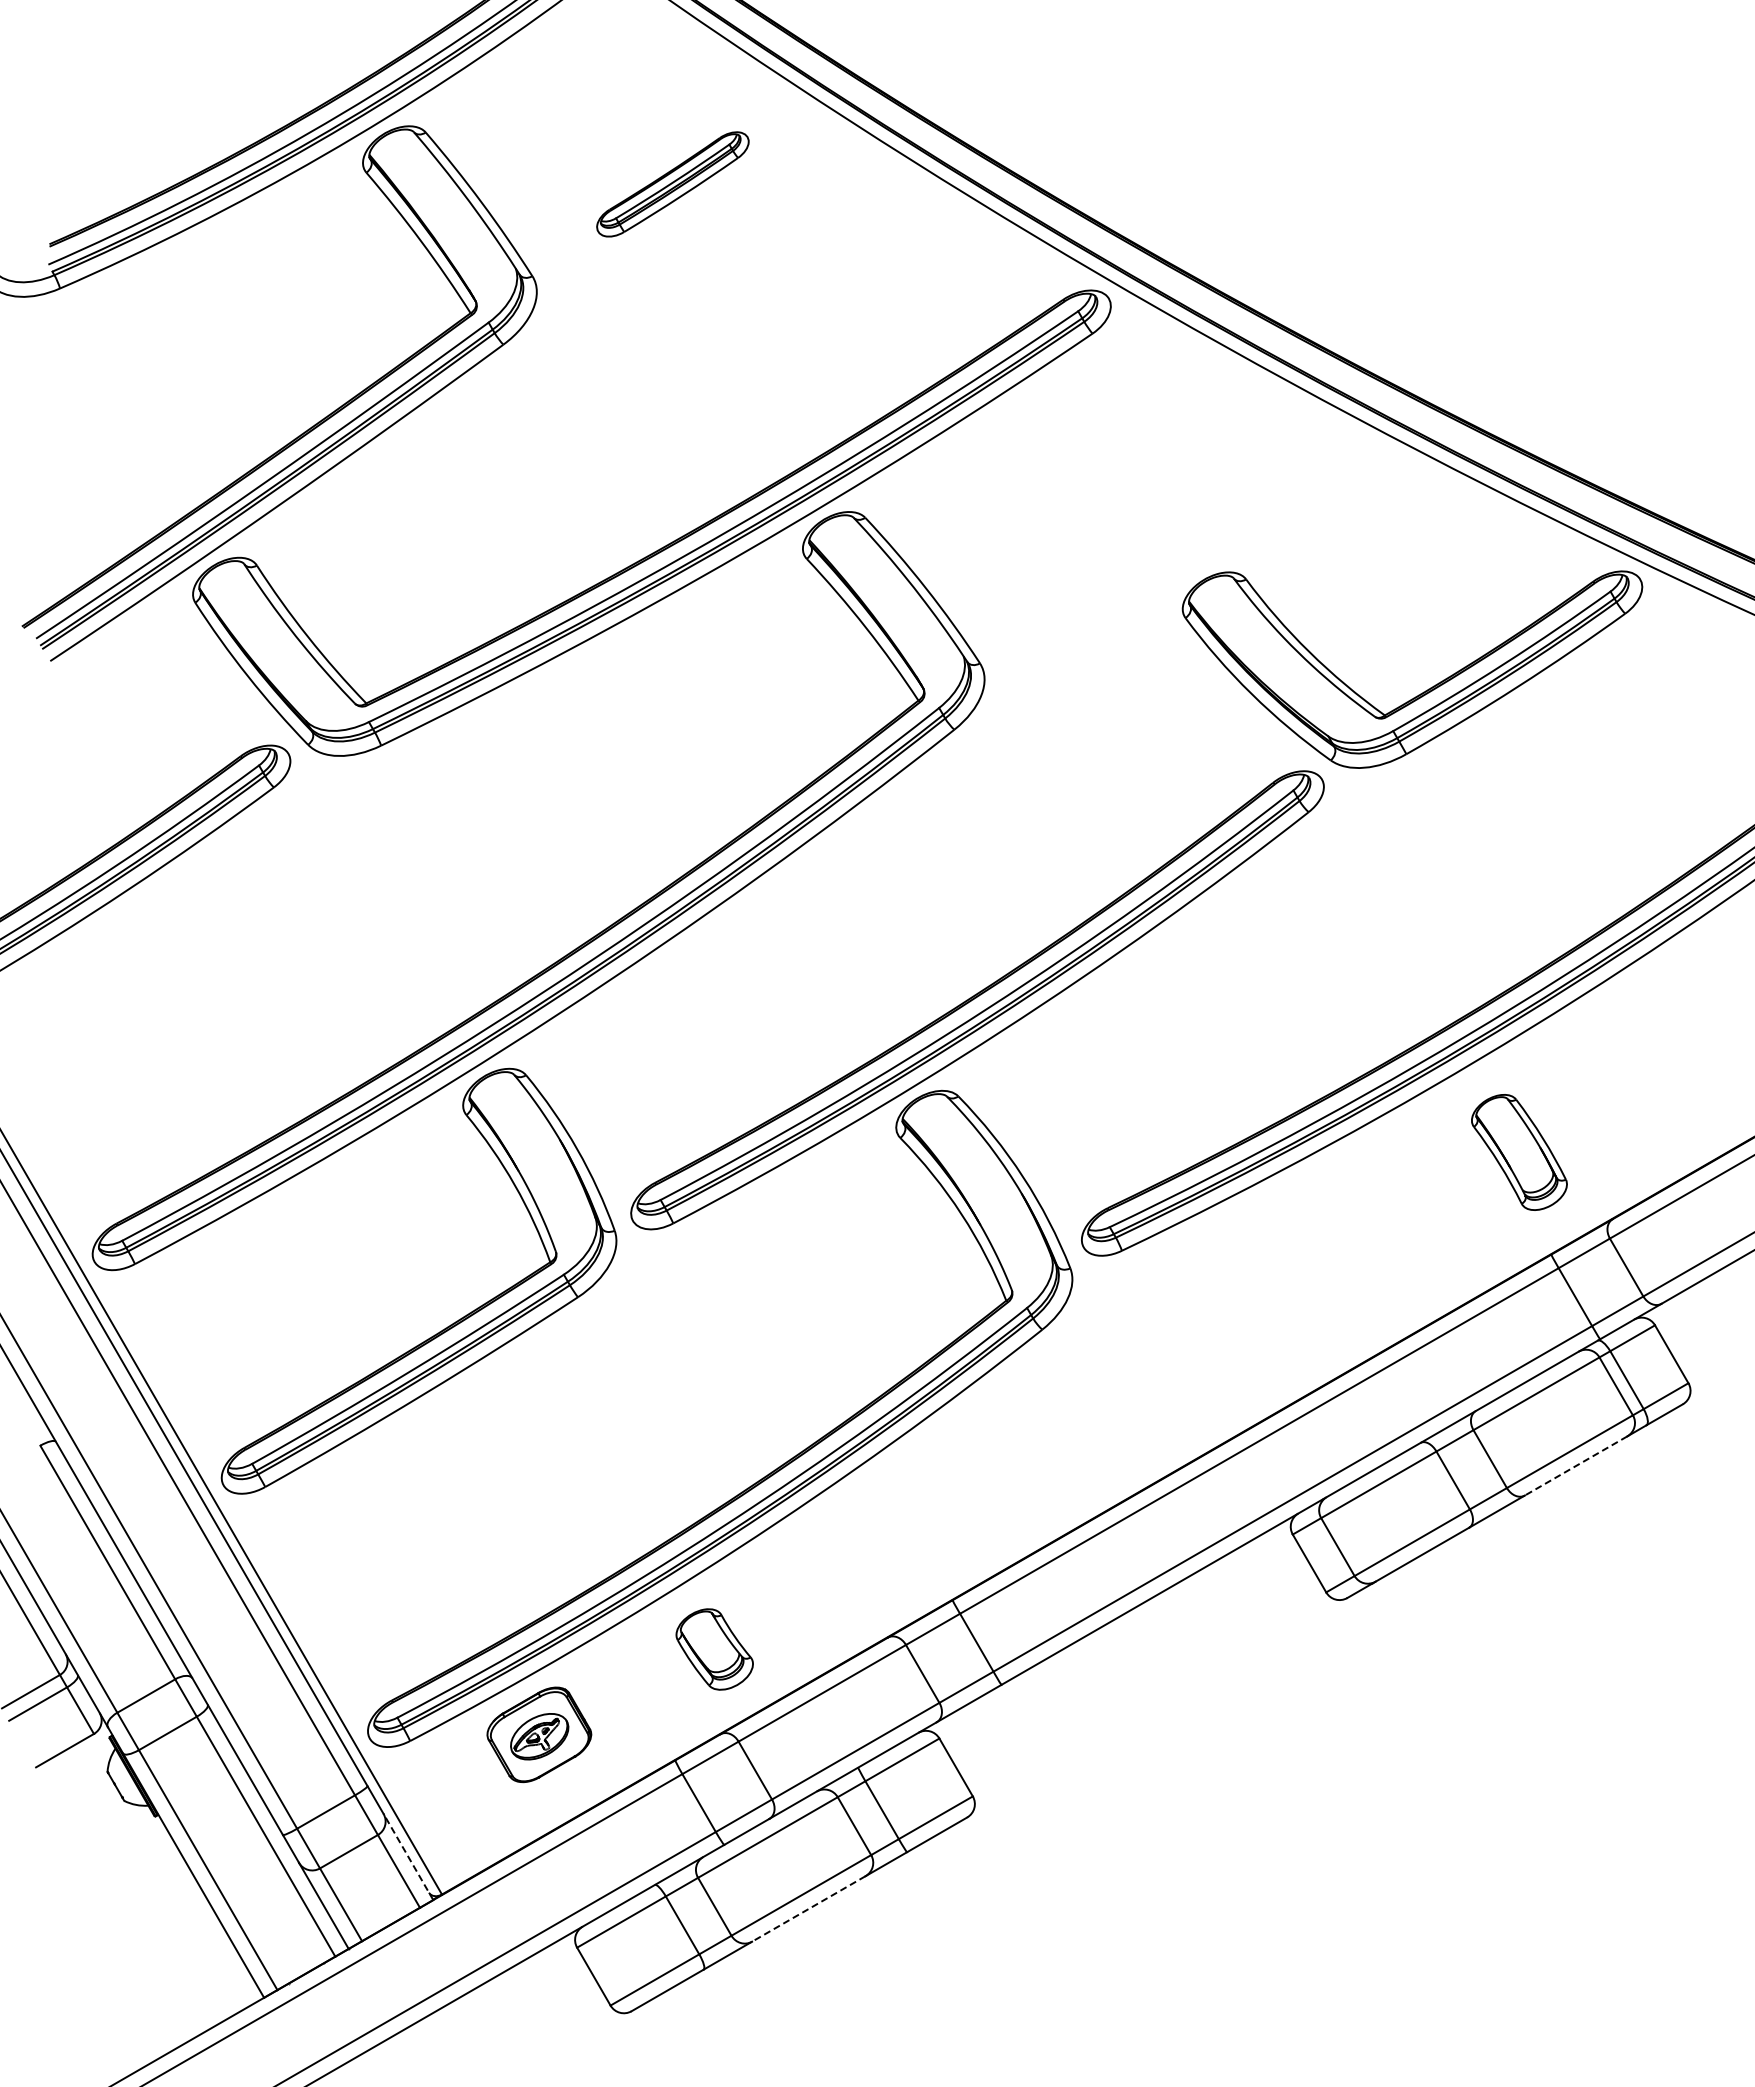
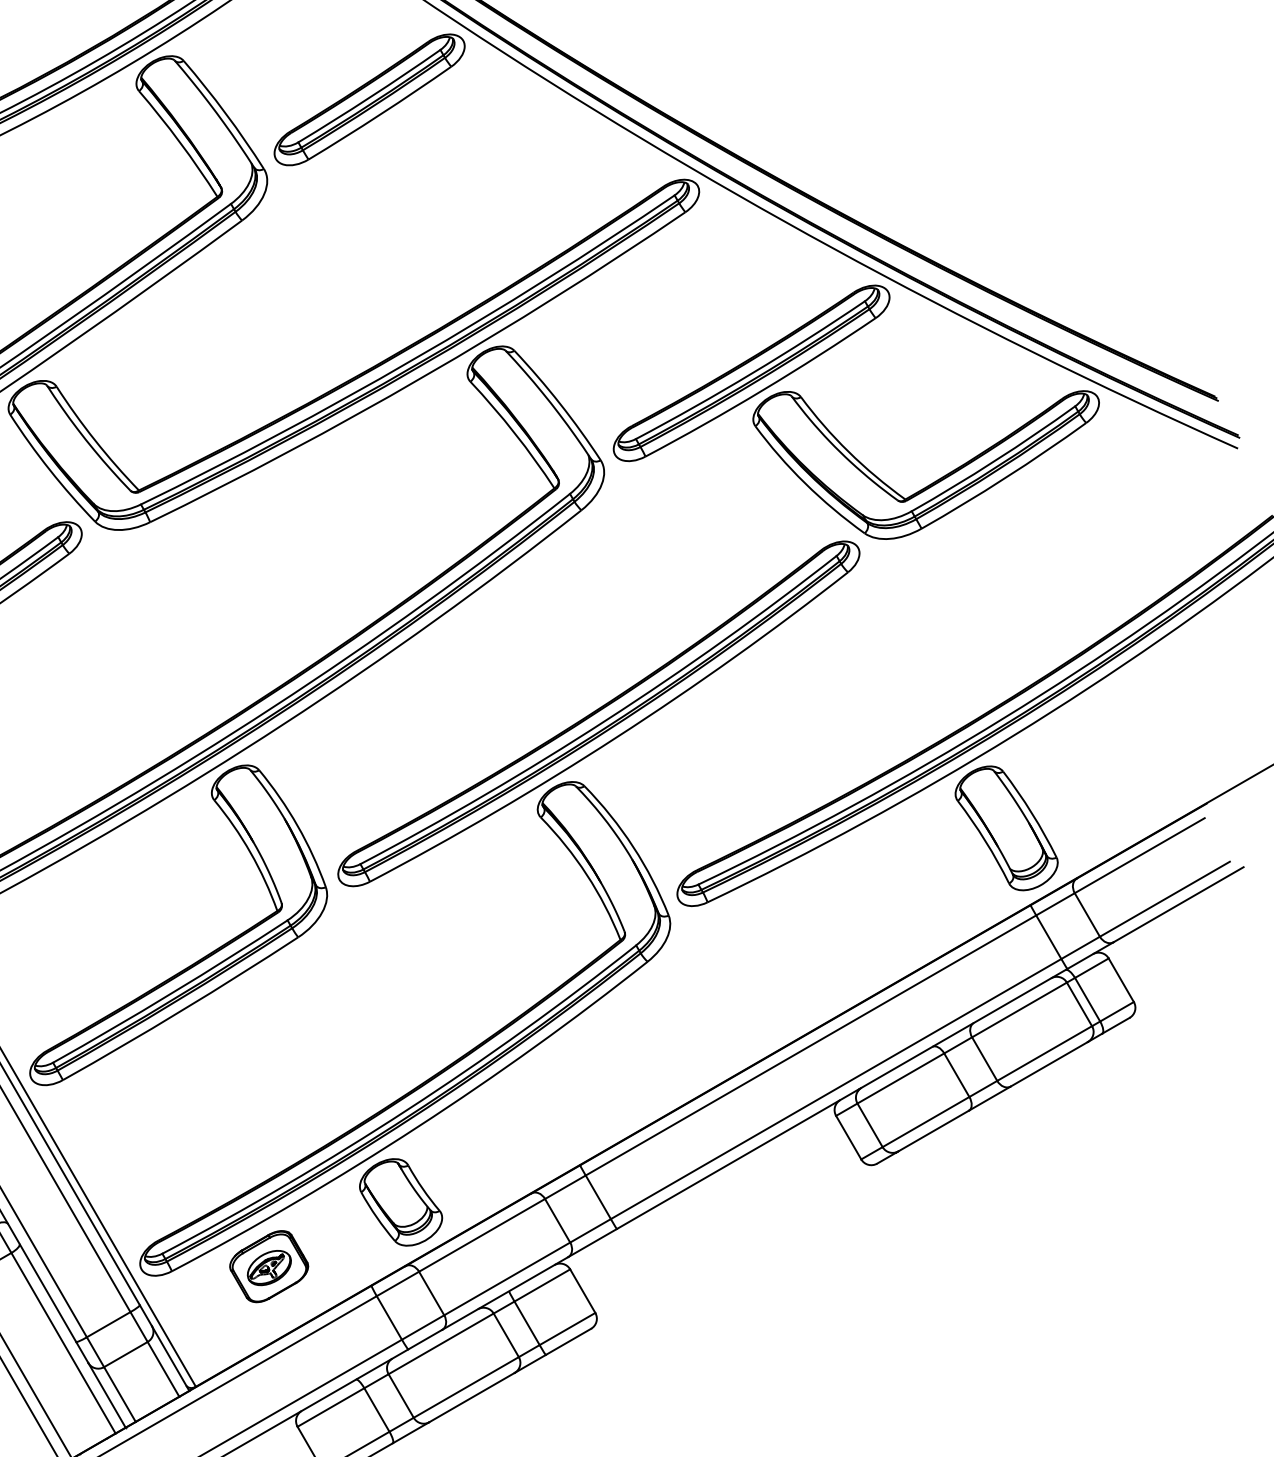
part: (672, 184) -> (369, 99), size x1.67
part: (1180, 547) -> (751, 373), added
part: (1519, 1152) -> (1006, 828), size x1.43
line: (1575, 1466) -> (1048, 1064), dashed -> solid
part: (714, 1649) -> (400, 1202), size x1.43
line: (408, 1857) -> (170, 1358), dashed -> solid
line: (808, 1908) -> (471, 1397), dashed -> solid

